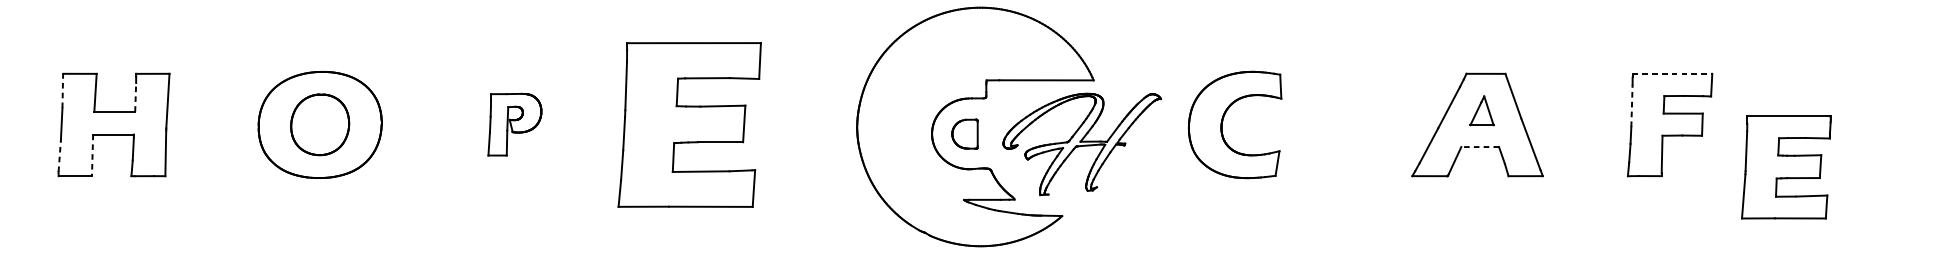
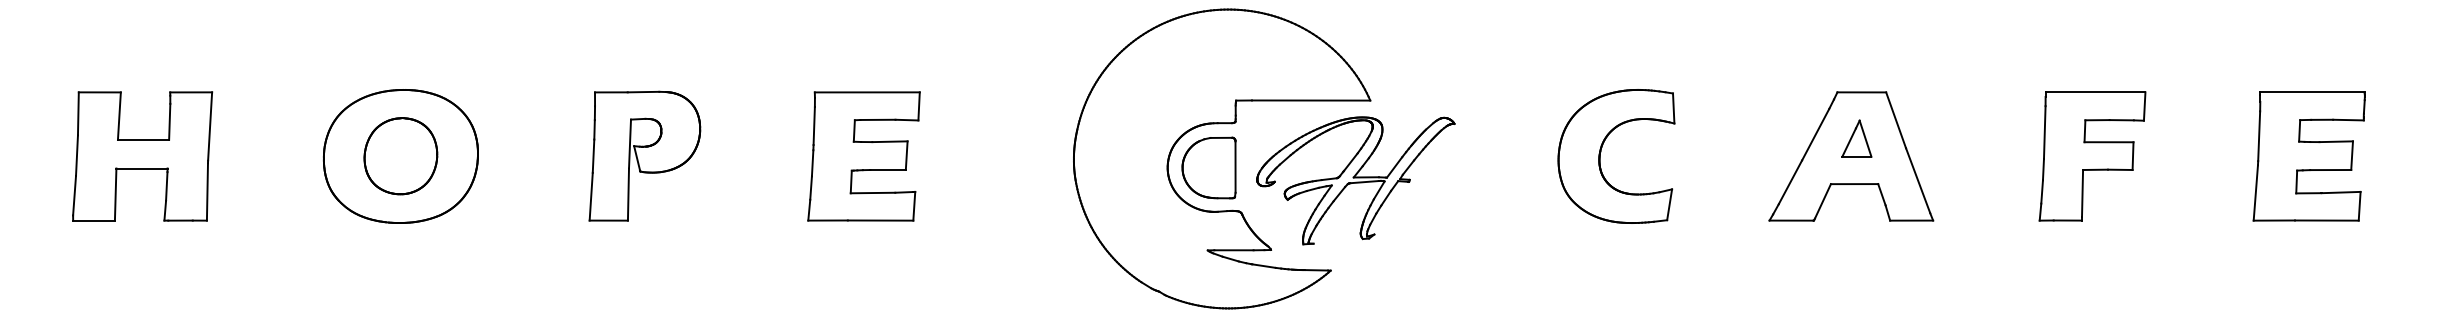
line: (1672, 73) -> (2095, 92), dashed -> solid
line: (62, 90) -> (78, 113), dashed -> solid
line: (135, 97) -> (169, 121), dashed -> solid
line: (1631, 105) -> (2044, 132), dashed -> solid
part: (1223, 121) -> (1601, 152), moved
part: (514, 124) -> (644, 155), size x1.67
part: (689, 125) -> (863, 156), size x0.62
part: (964, 133) -> (1208, 167), size x1.67
line: (1480, 147) -> (1854, 184), dashed -> solid
line: (59, 156) -> (74, 195), dashed -> solid
line: (92, 156) -> (115, 195), dashed -> solid
part: (1785, 167) -> (2308, 156), moved

